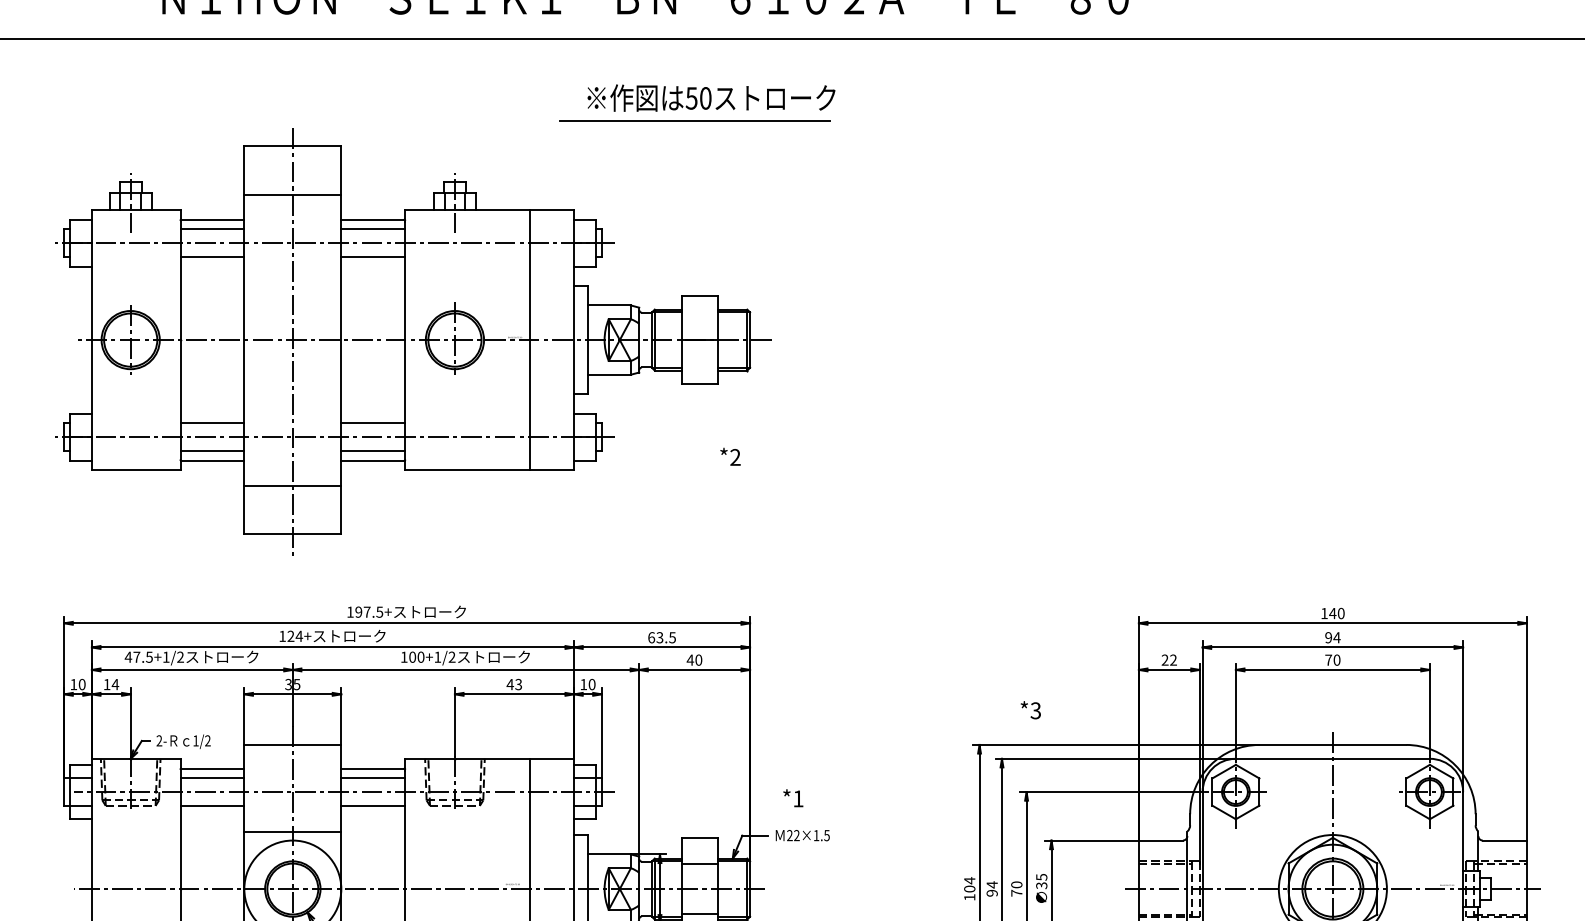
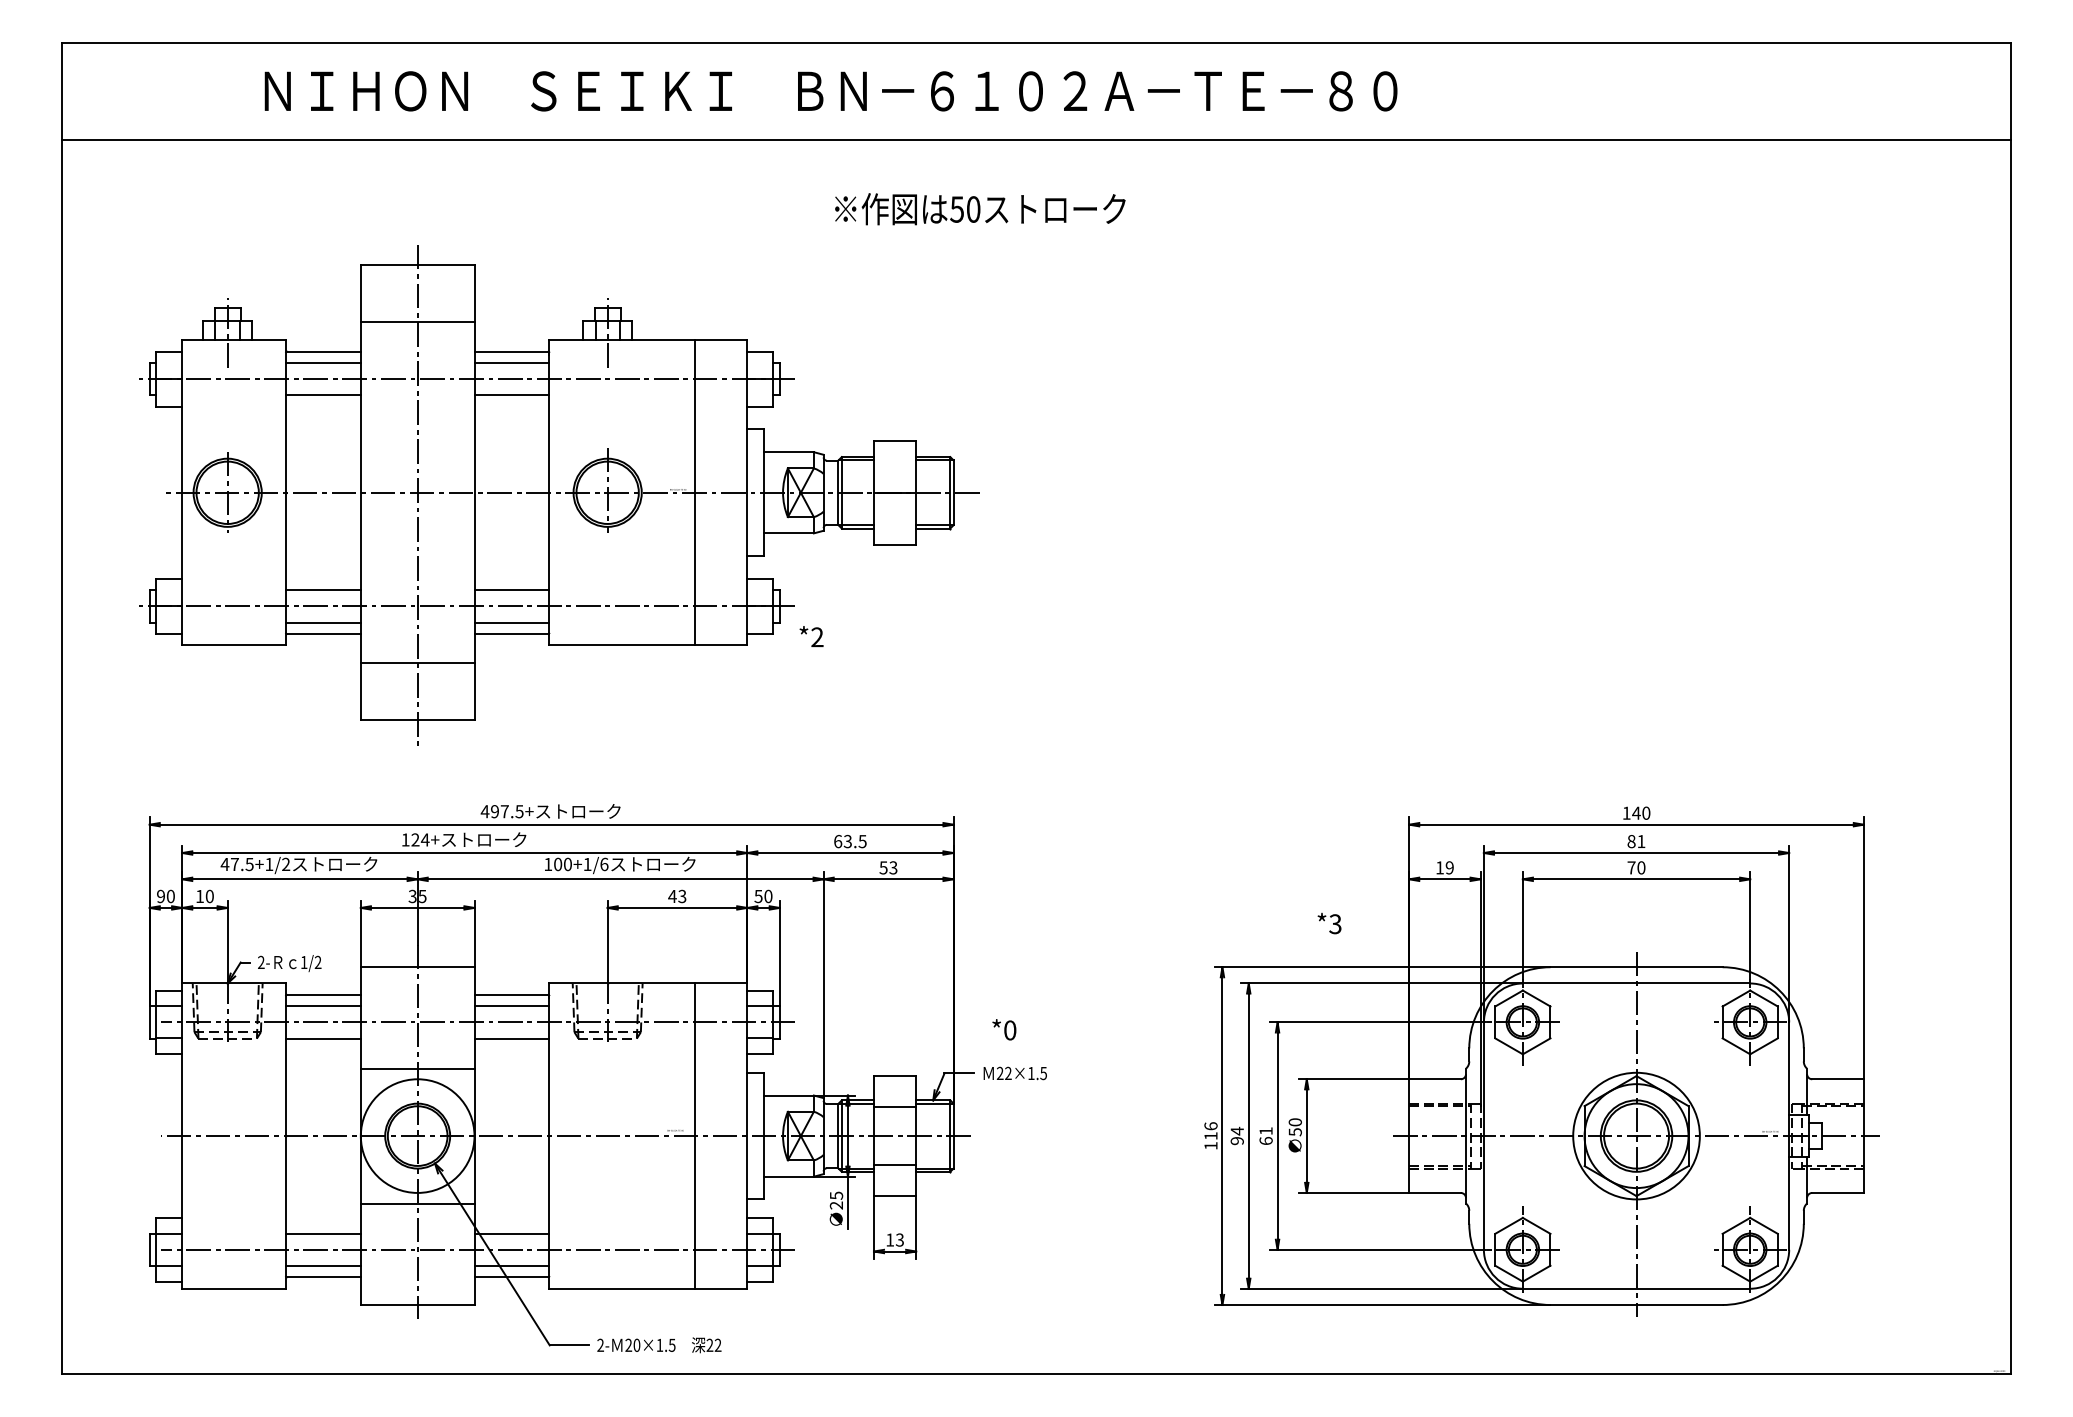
text: (711, 98) -> (980, 209), moved
line: (694, 120) -> (888, 235), removed
text: (730, 456) -> (811, 636), moved
text: (349, 612) -> (484, 811), 197.5+ -> 497.5+
text: (1332, 637) -> (1636, 841), 94 -> 81
text: (452, 657) -> (604, 864), 100+1/2 -> 100+1/6
text: (694, 659) -> (888, 867), 40 -> 53
text: (1169, 659) -> (1444, 867), 22 -> 19
text: (73, 684) -> (160, 896), 10 -> 90
text: (115, 684) -> (209, 896), 14 -> 10
text: (583, 684) -> (758, 896), 10 -> 50
text: (1030, 710) -> (1329, 923), moved
text: (798, 798) -> (1010, 1030), *1 -> *0
text: (1041, 880) -> (1294, 1126), 35 -> 50
text: (969, 885) -> (1210, 1131), 104 -> 116
text: (1016, 888) -> (1265, 1135), 70 -> 61

